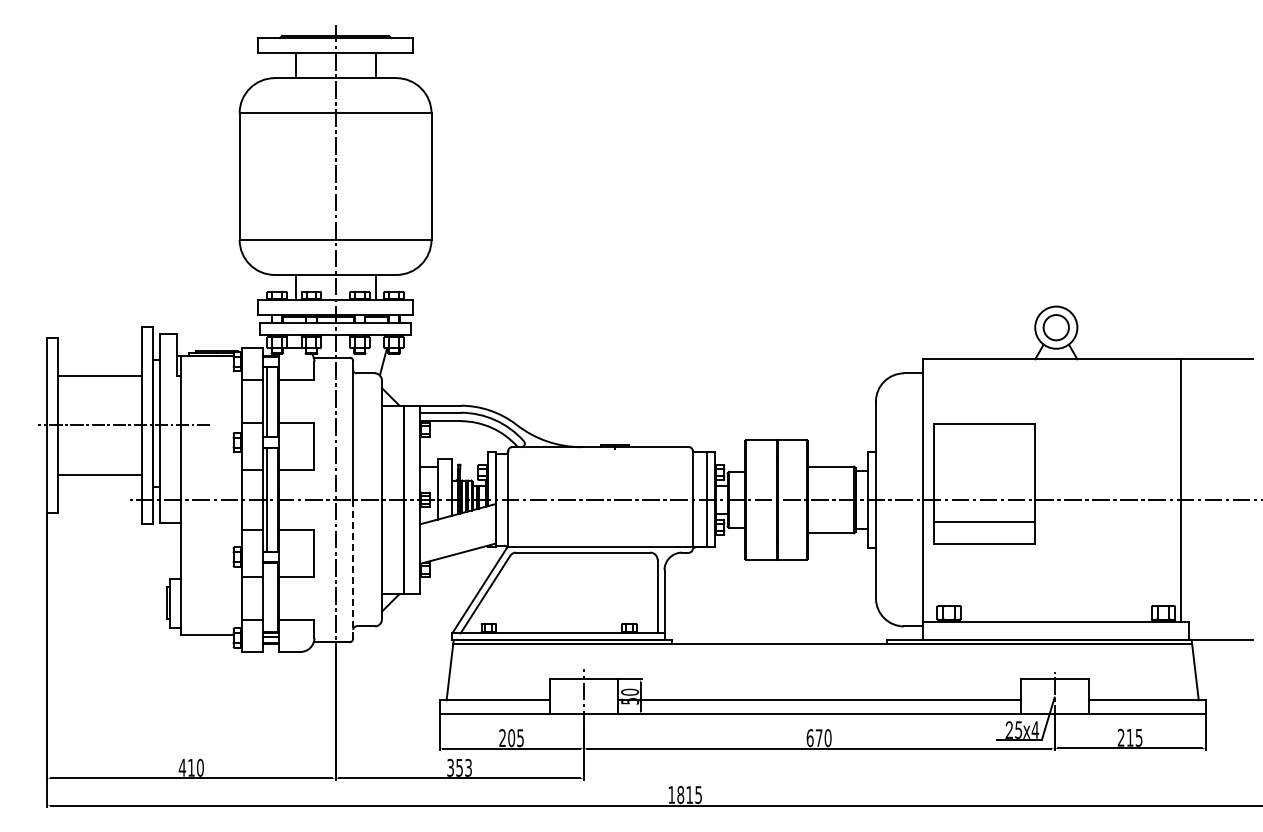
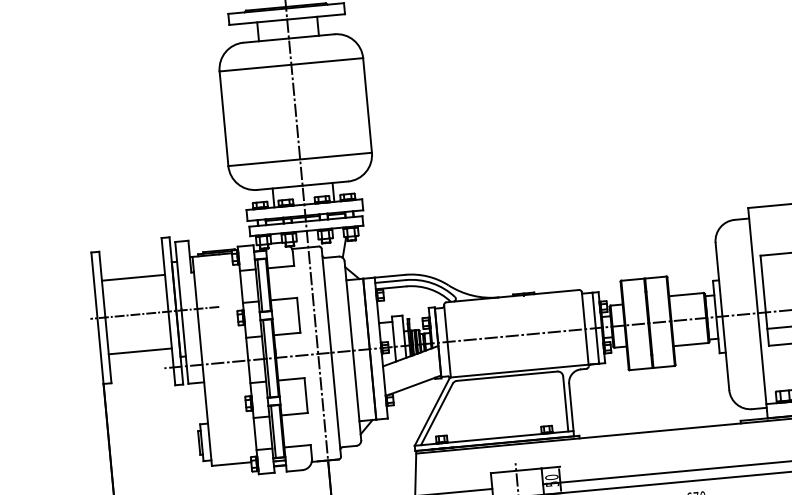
line: (353, 569) -> (336, 404), dashed -> solid
line: (266, 597) -> (273, 431), added

